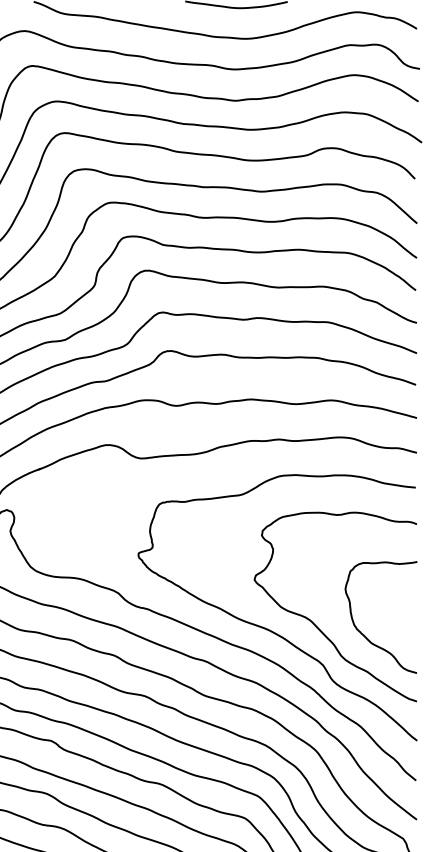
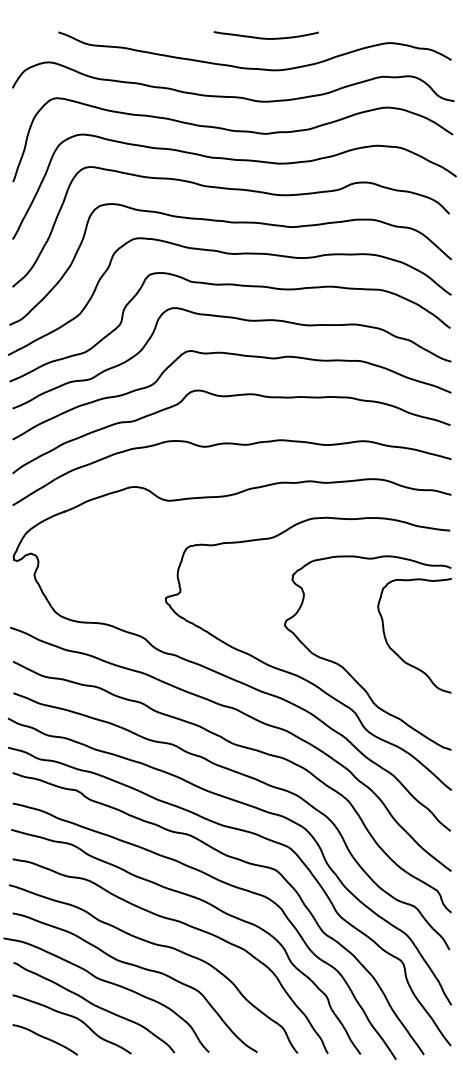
curve: (363, 633) -> (396, 652), moved

